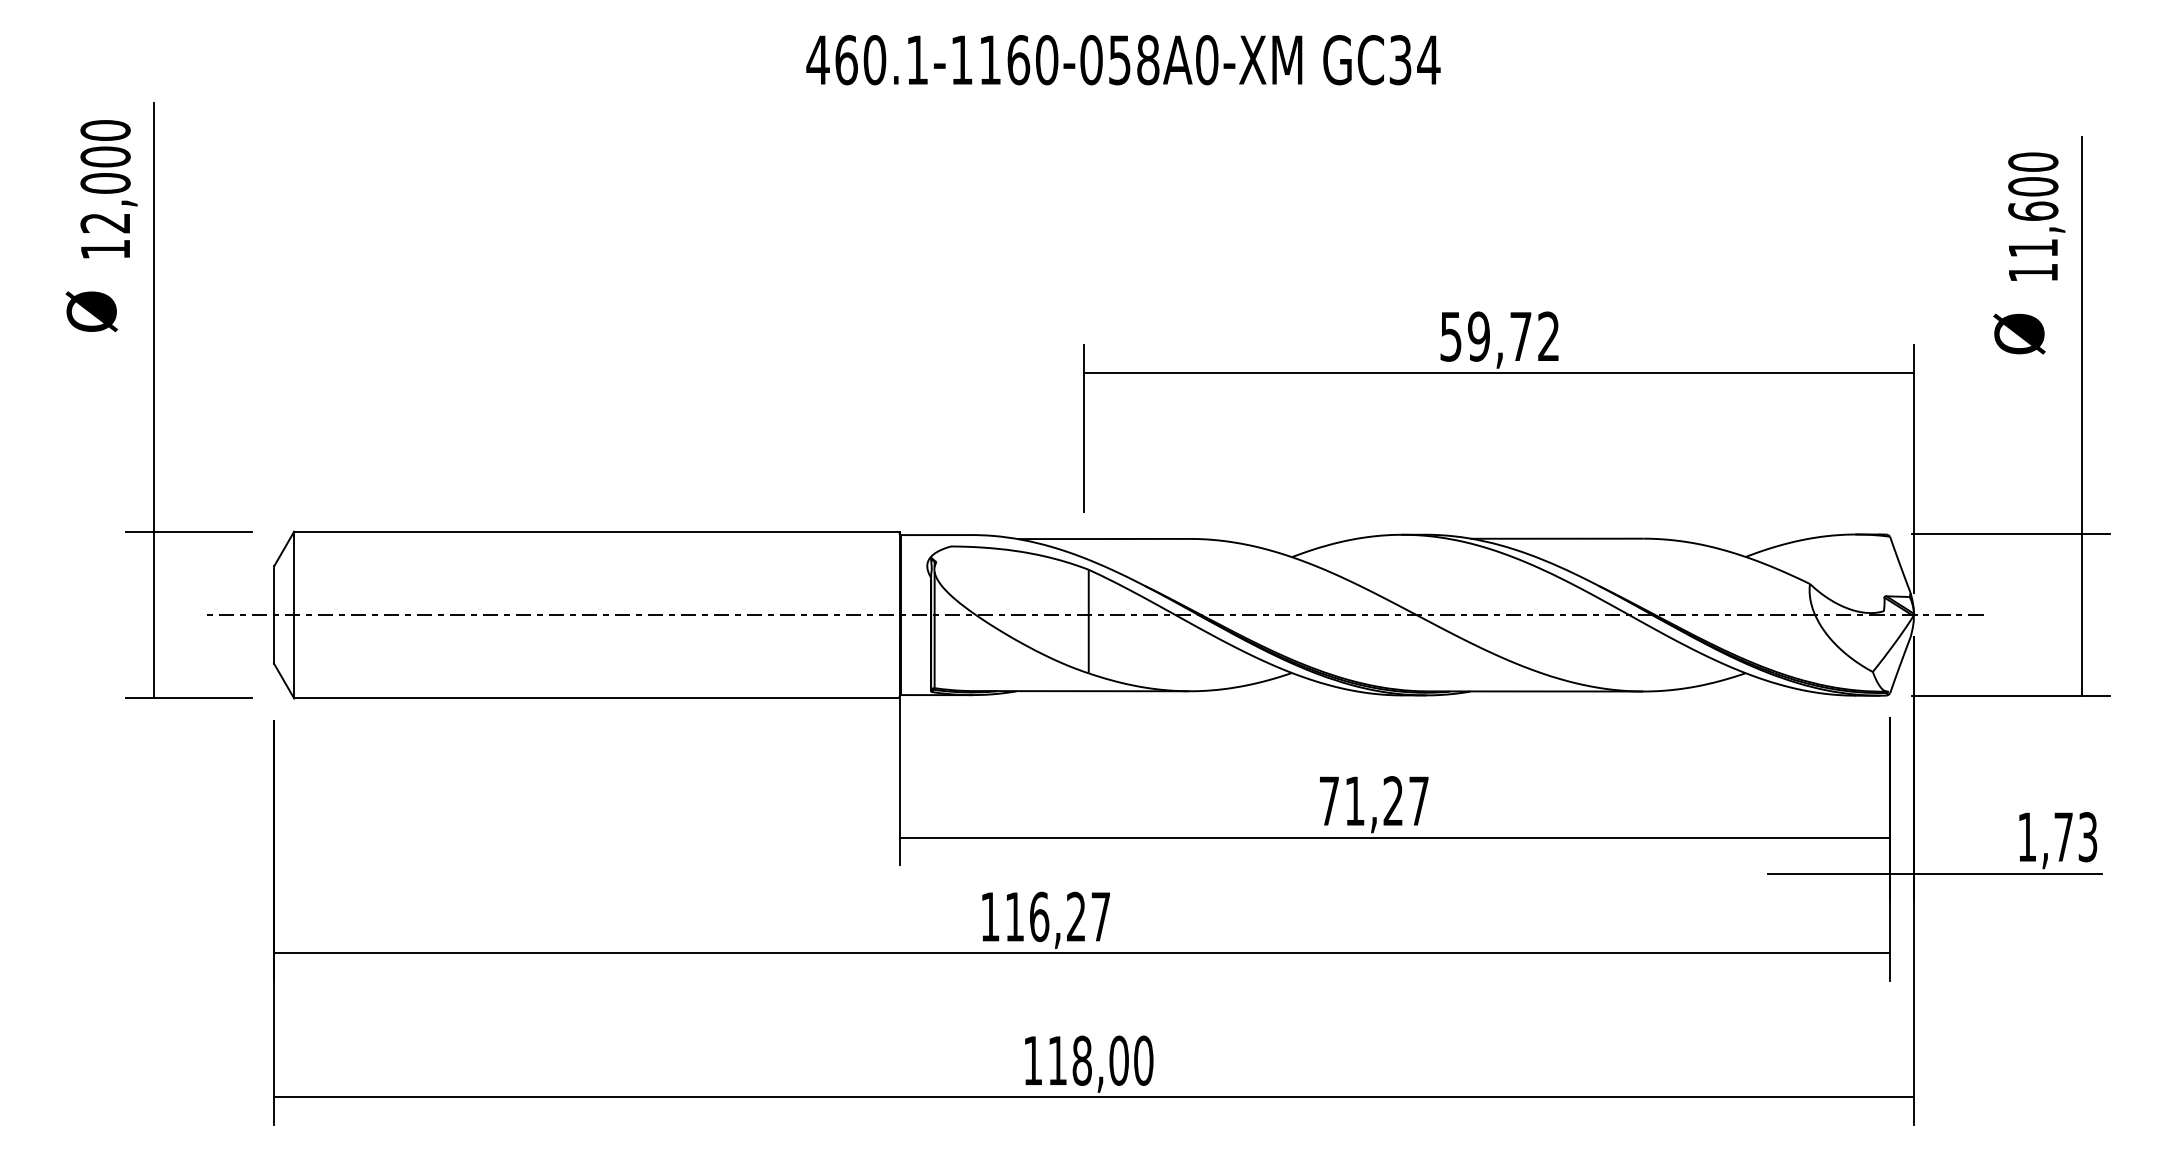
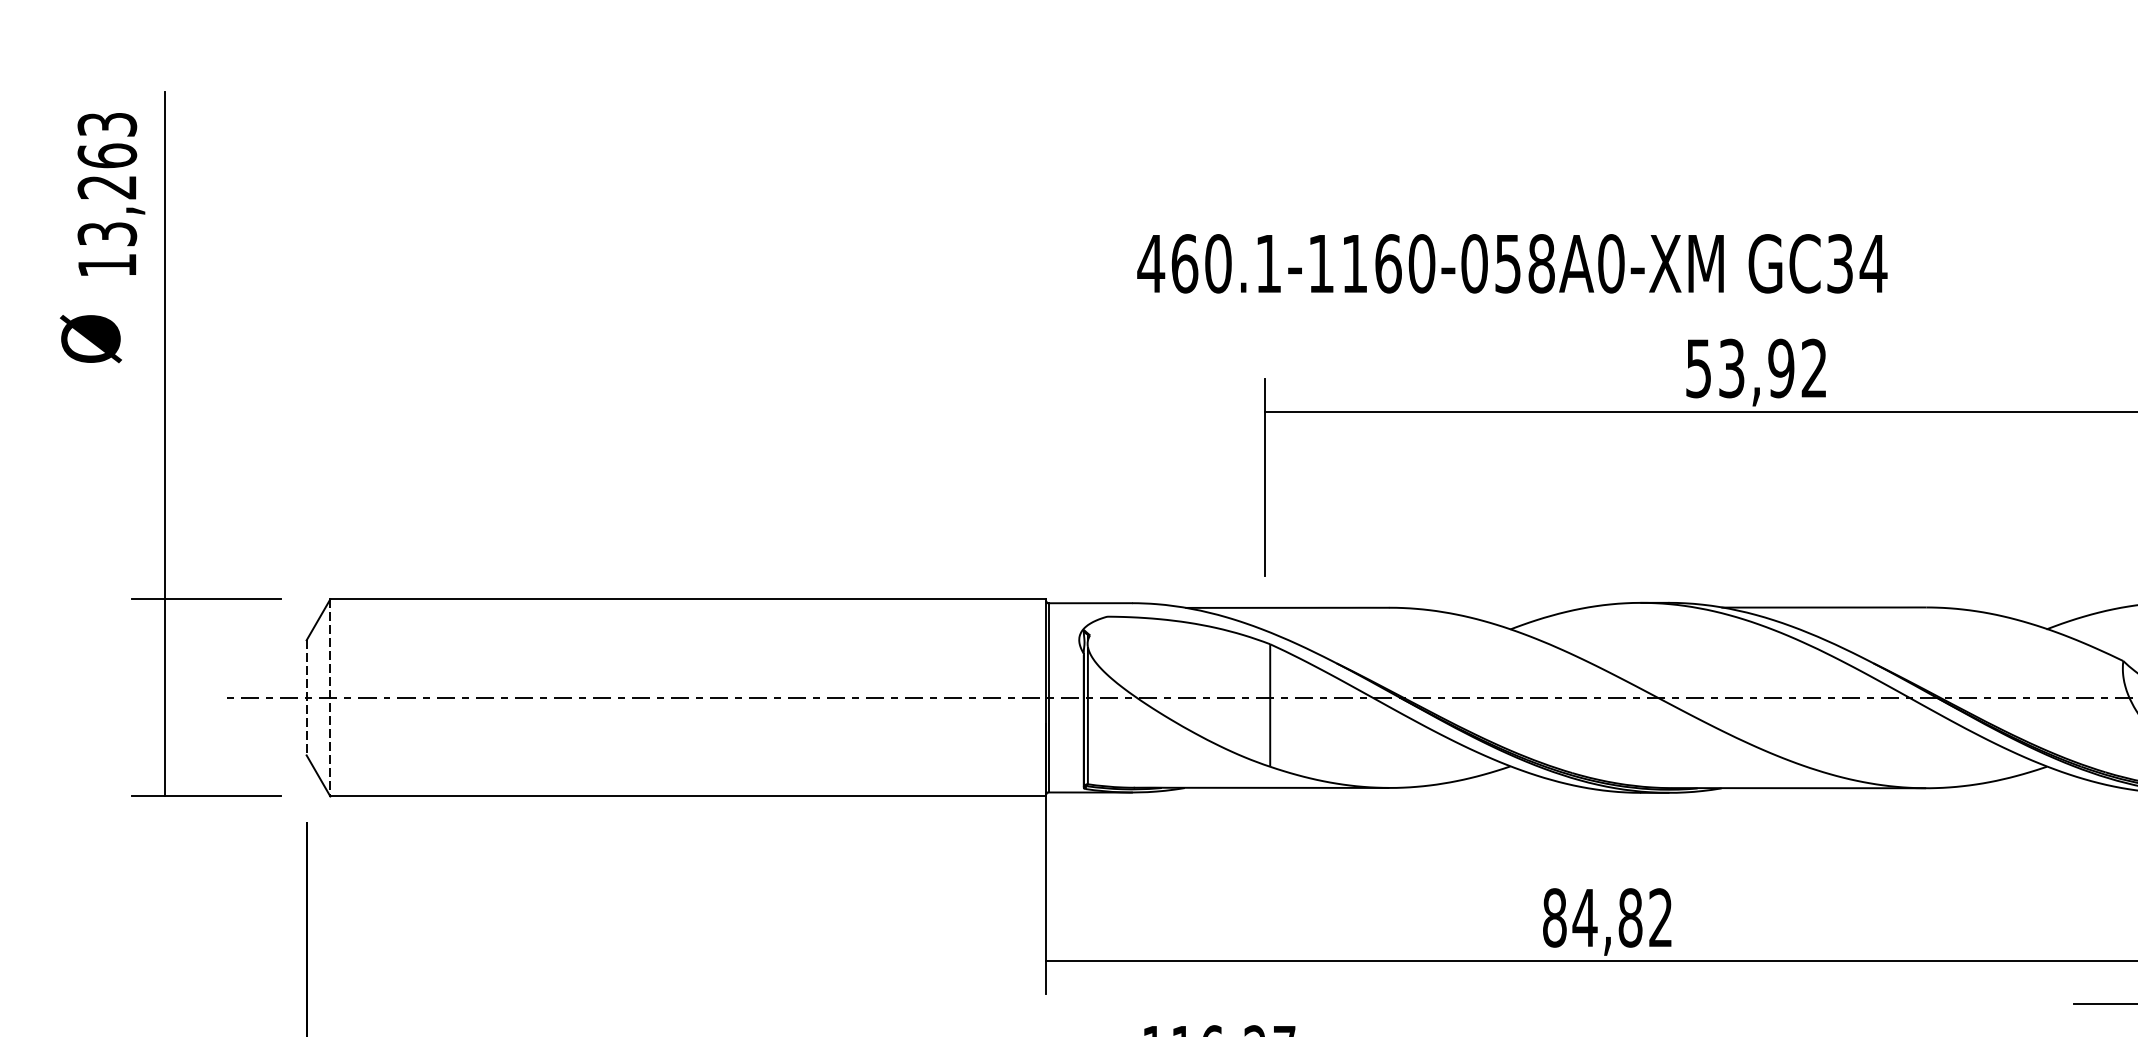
text: (1123, 60) -> (1512, 264), moved
text: (105, 176) -> (107, 179), 12,000 -> 13,263
text: (1499, 336) -> (1756, 368), 59,72 -> 53,92
line: (274, 615) -> (307, 698), solid -> dashed
line: (294, 615) -> (330, 698), solid -> dashed
text: (1373, 801) -> (1607, 918), 71,27 -> 84,82

